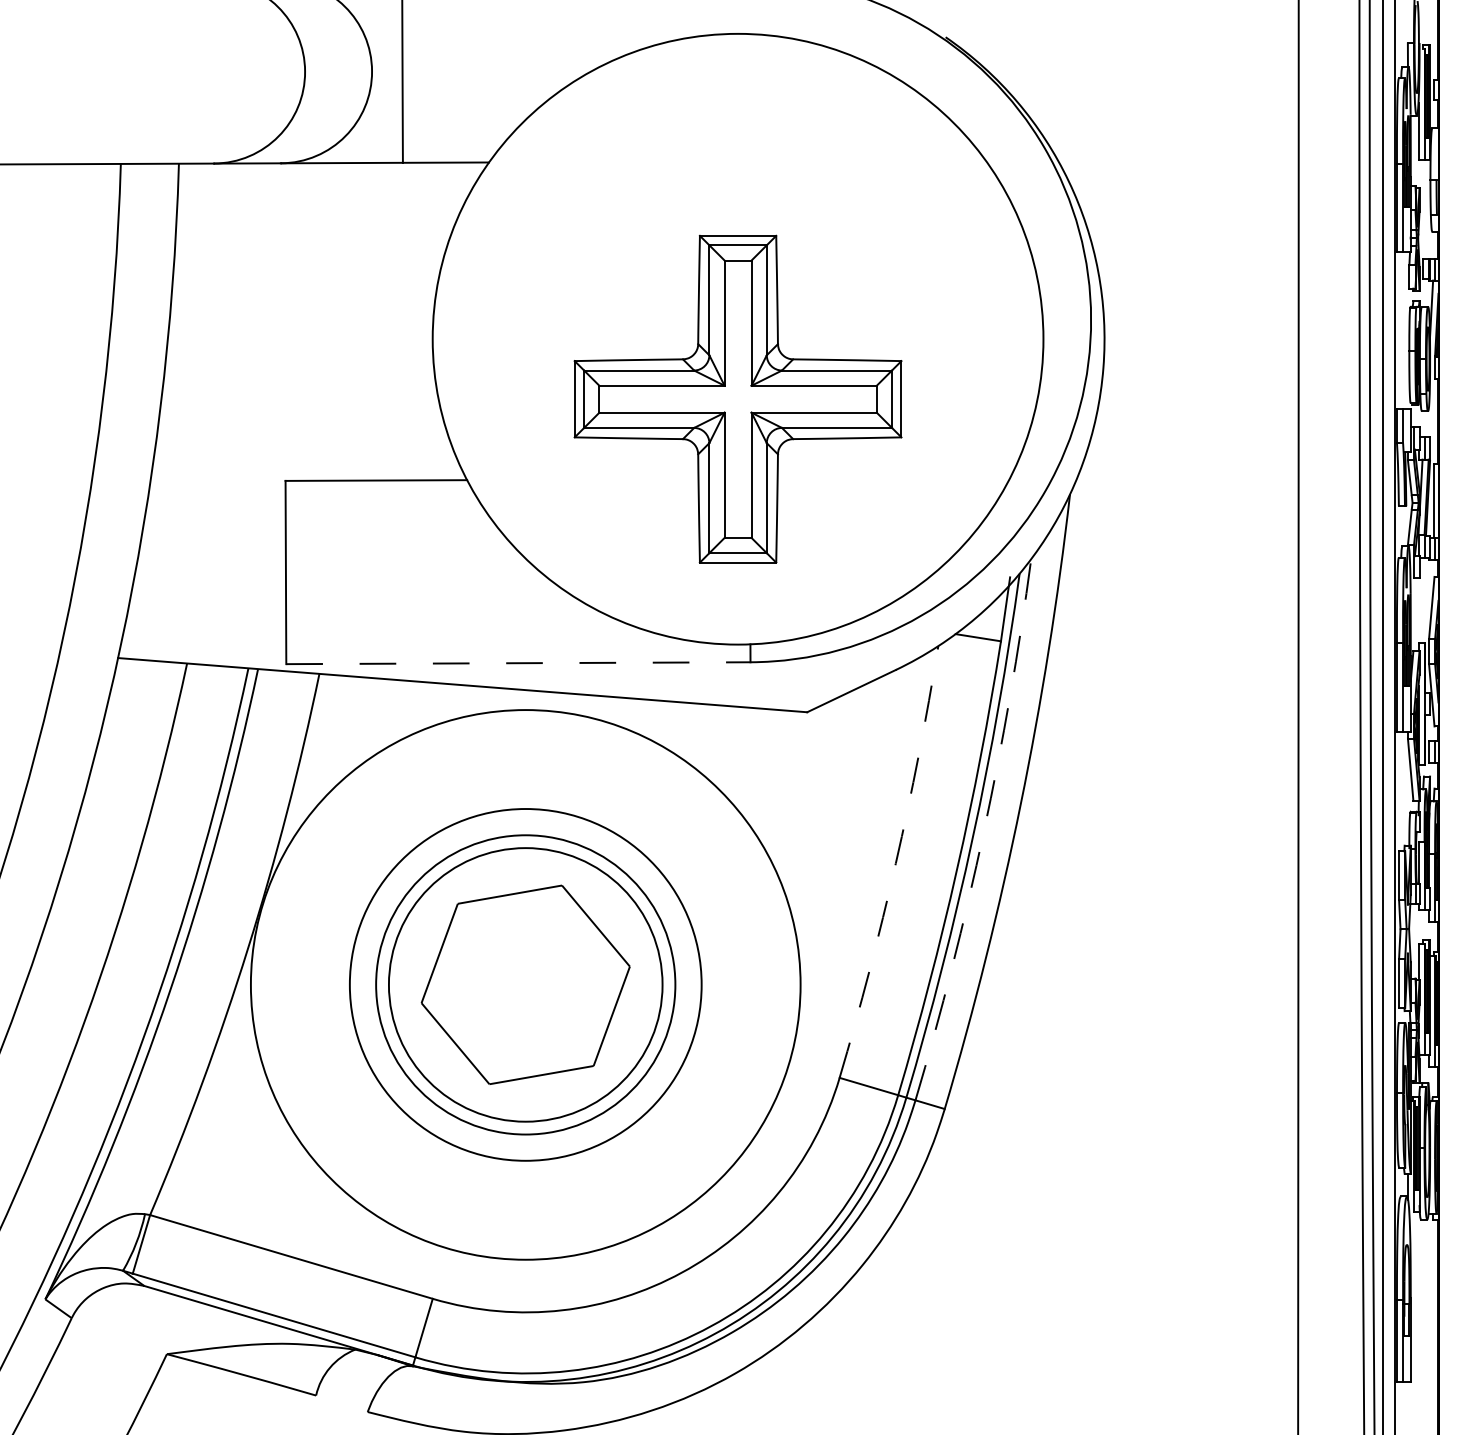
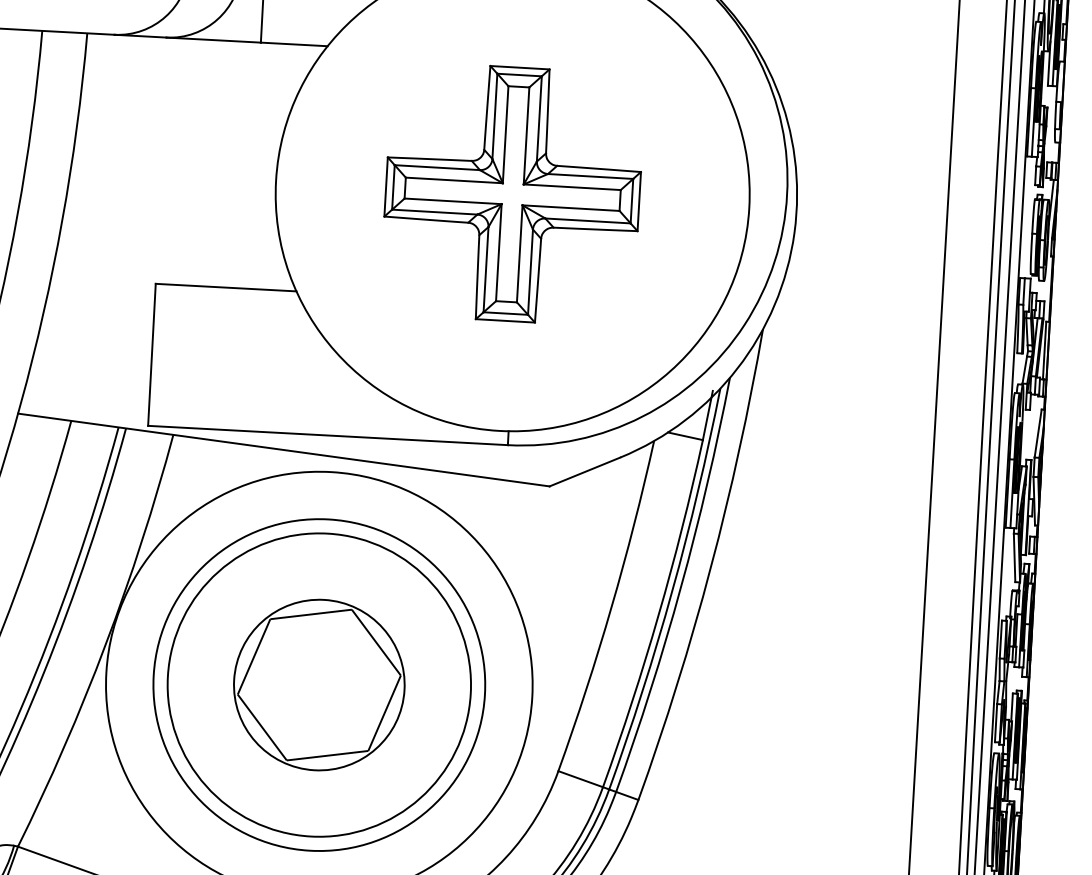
part: (737, 398) -> (512, 193), moved
line: (518, 663) -> (328, 435), dashed -> solid
arc: (983, 831) -> (680, 586), dashed -> solid
arc: (895, 863) -> (611, 607), dashed -> solid
circle: (525, 984) -> (319, 684), size x0.62
circle: (525, 984) -> (319, 684), size x1.43
circle: (525, 984) -> (319, 684), size x1.43

